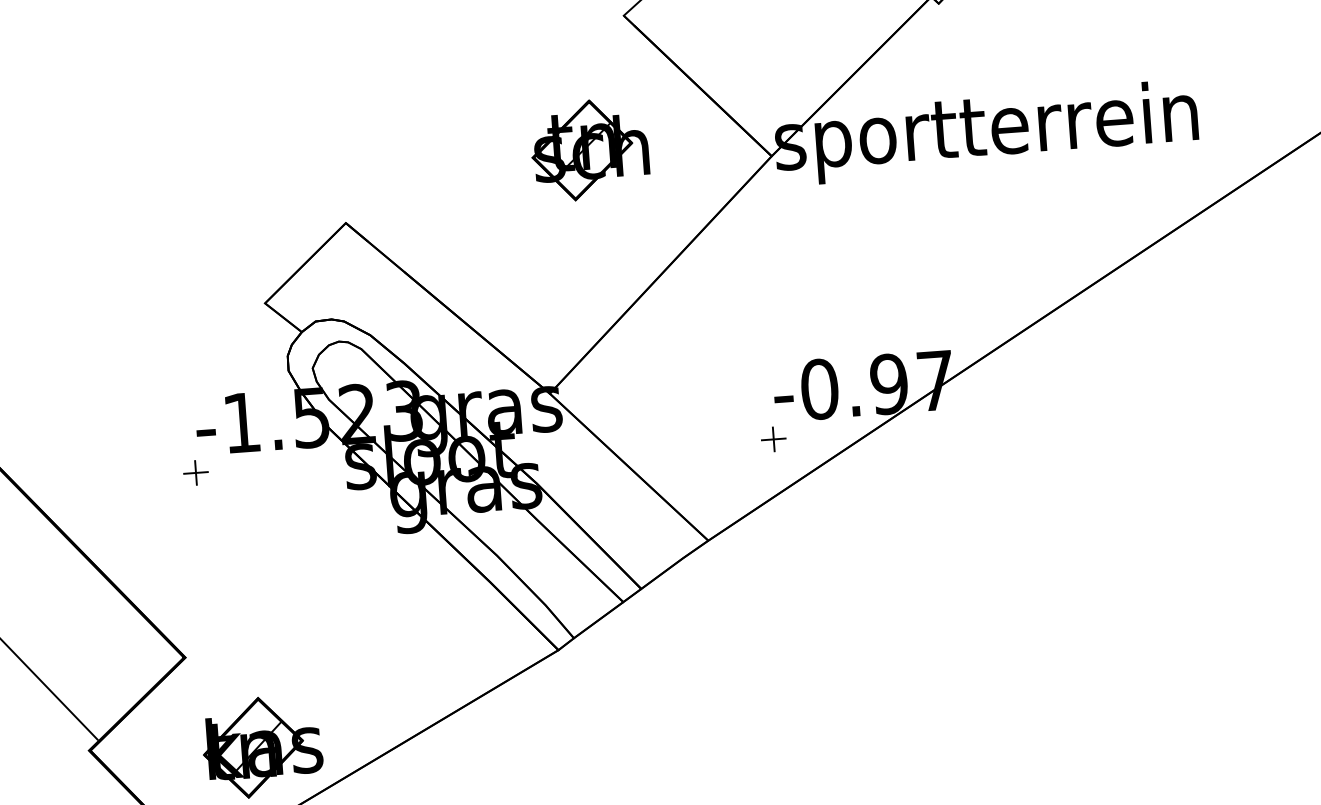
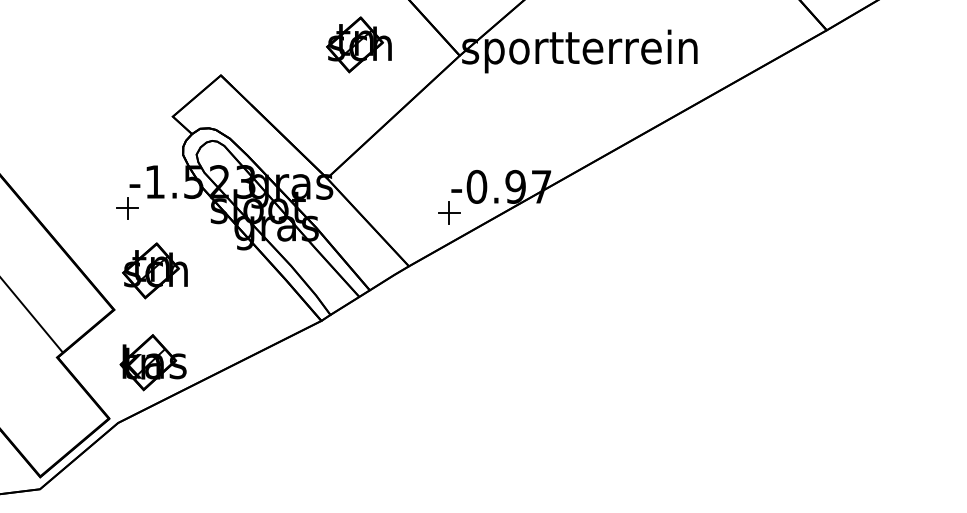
part: (773, 438) -> (449, 212), size x1.6
part: (195, 472) -> (127, 207), size x1.6
part: (252, 581) -> (154, 270), added

